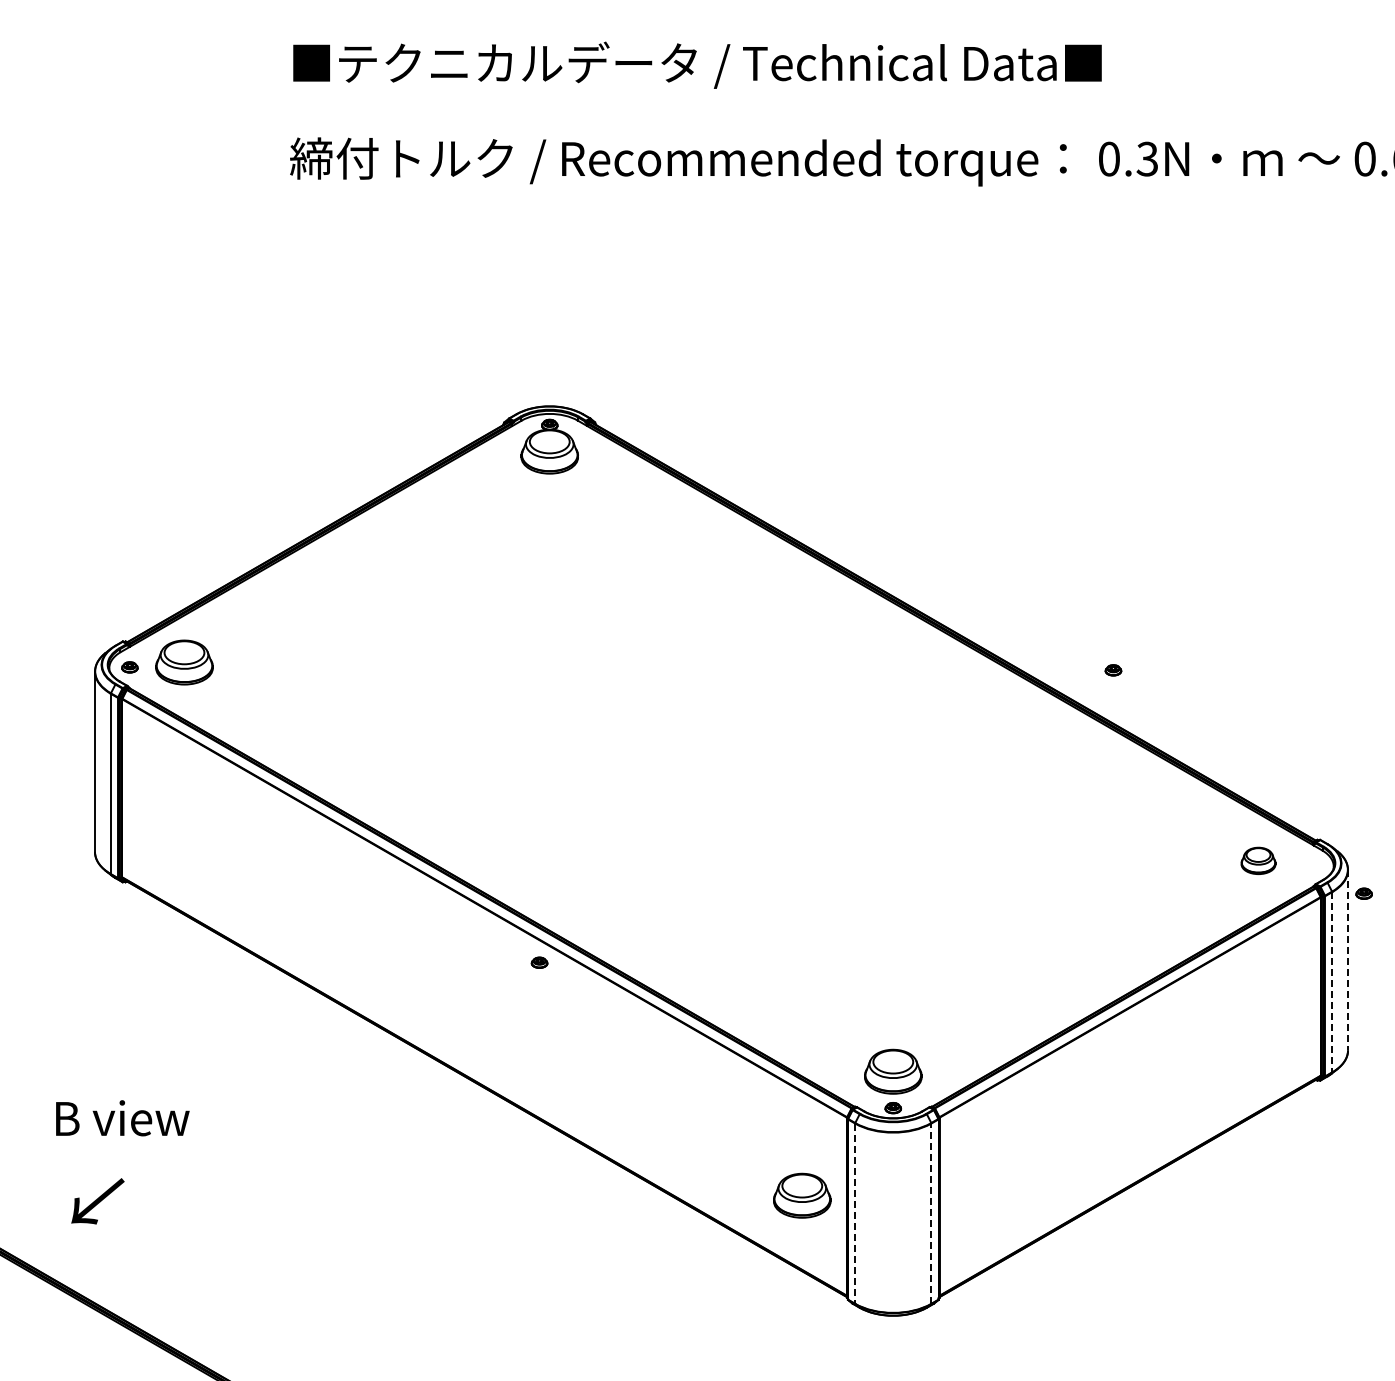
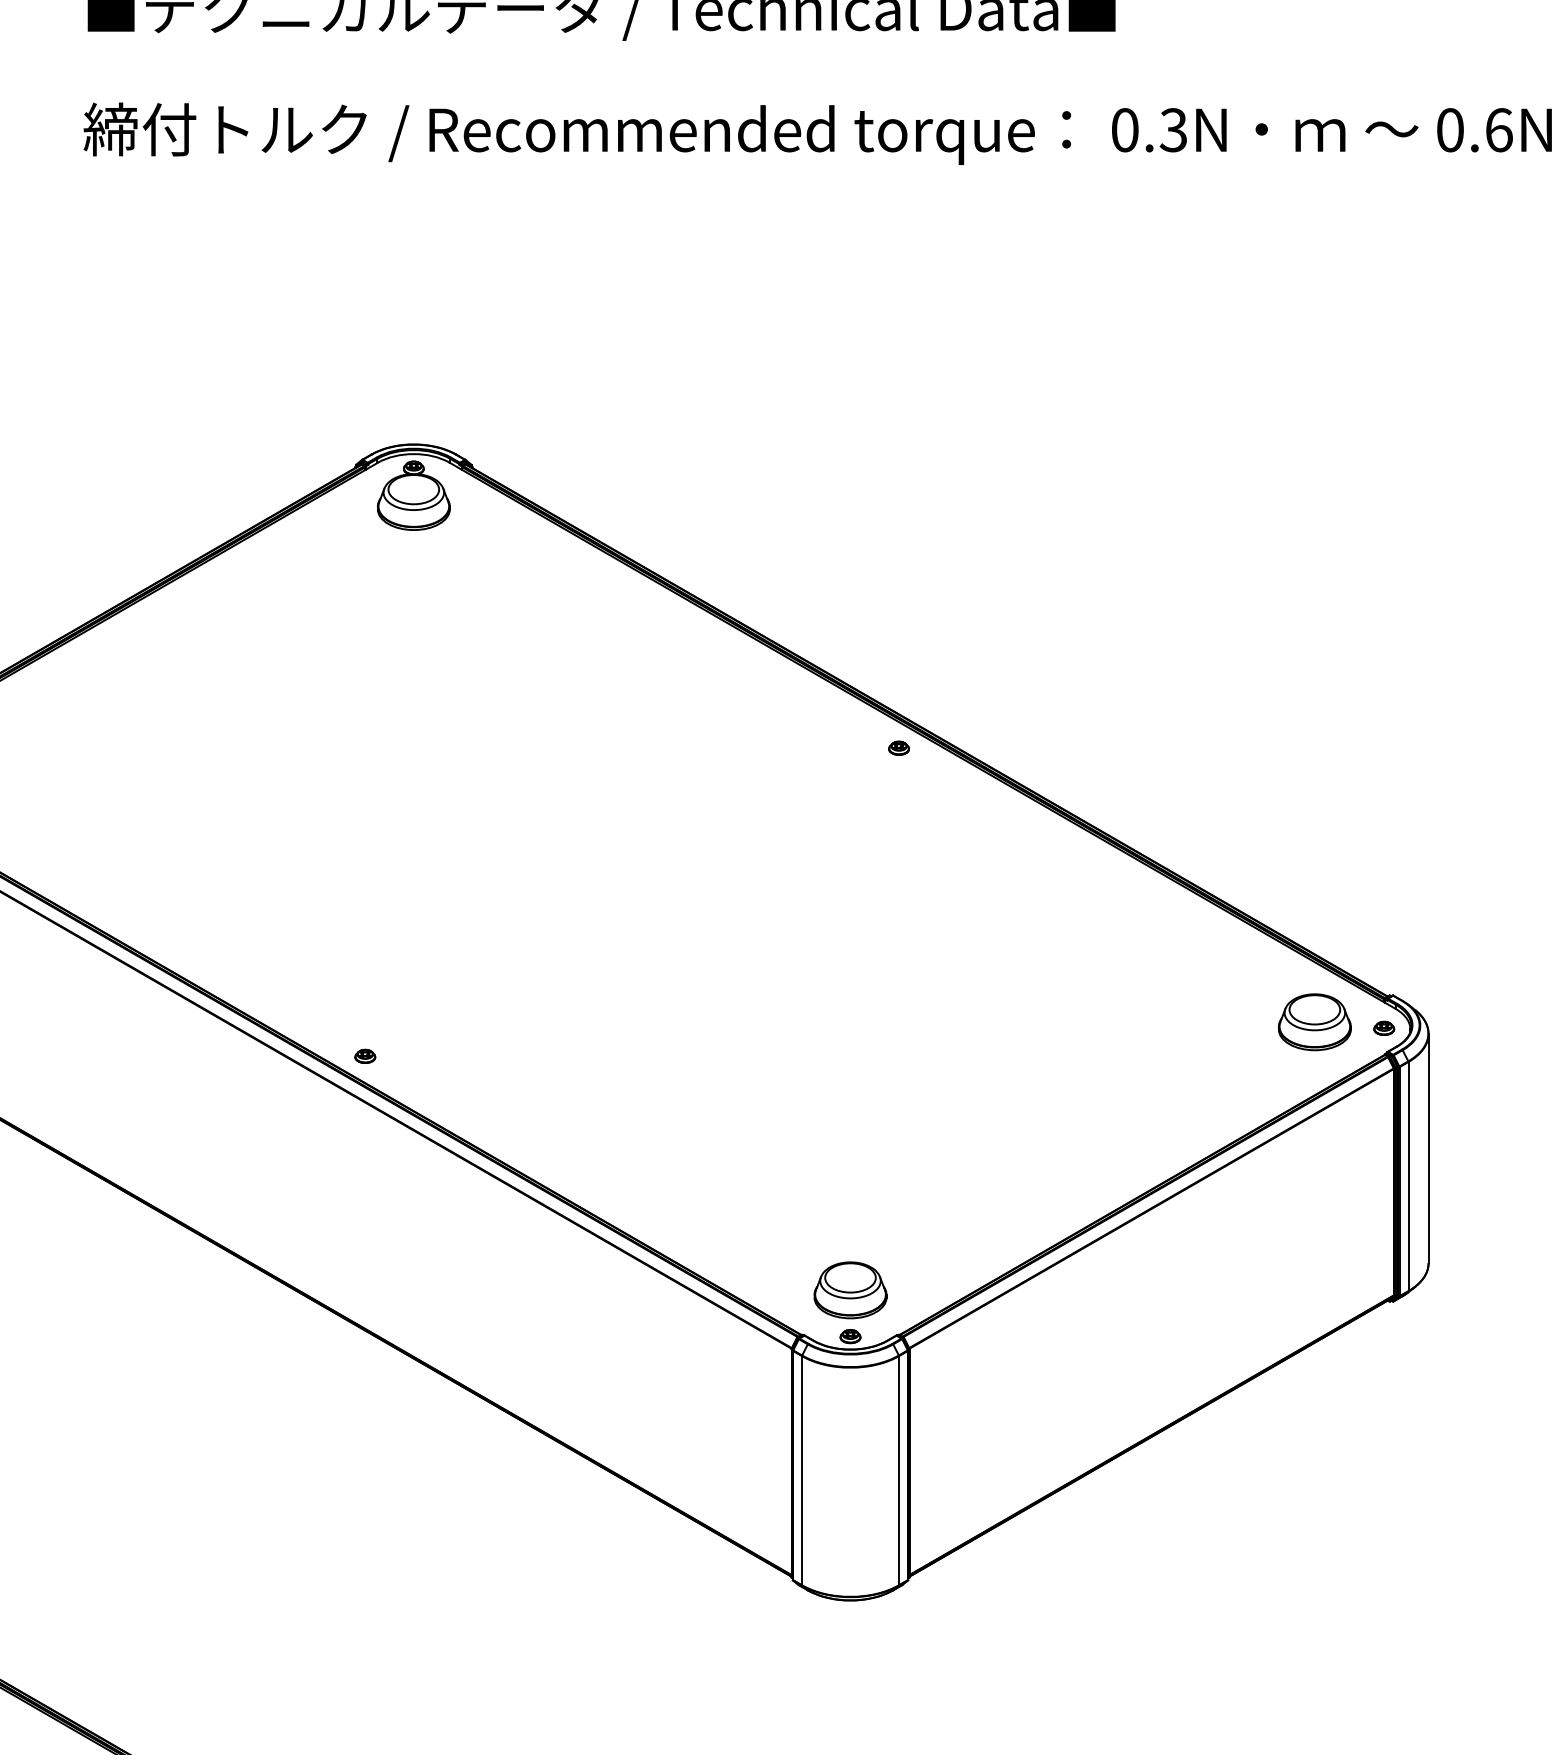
part: (1113, 670) -> (899, 748), moved
part: (1258, 860) -> (1314, 1021), size x1.67
part: (1363, 893) -> (1383, 1028), moved
line: (1348, 960) -> (1429, 1148), dashed -> solid
part: (539, 962) -> (365, 1056), moved
line: (1332, 982) -> (1408, 1176), dashed -> solid
part: (802, 1195) -> (735, 1447), removed
line: (931, 1213) -> (899, 1470), dashed -> solid
line: (855, 1214) -> (802, 1471), dashed -> solid

